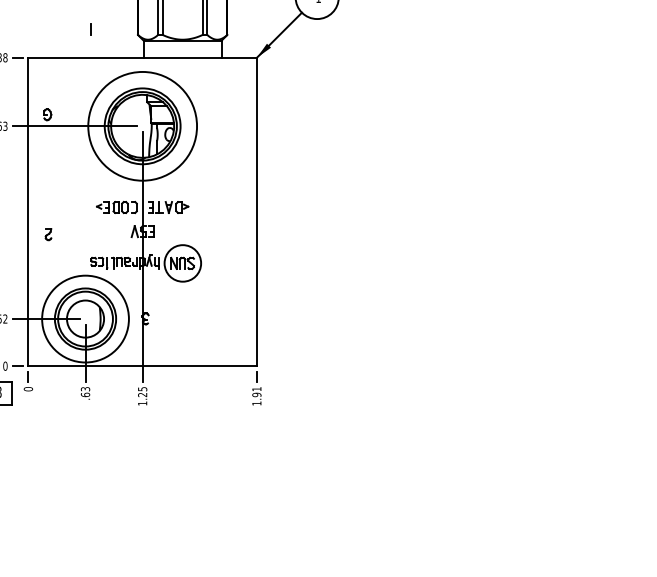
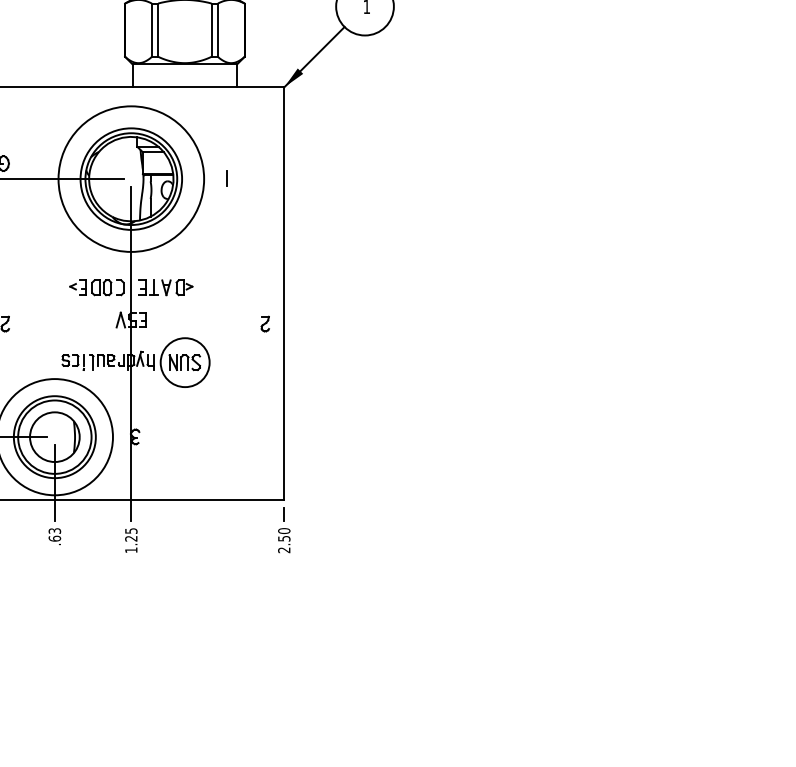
line: (90, 29) -> (226, 179), moved
part: (242, 234) -> (265, 323), added
text: (256, 396) -> (283, 540), 1.91 -> 2.50

